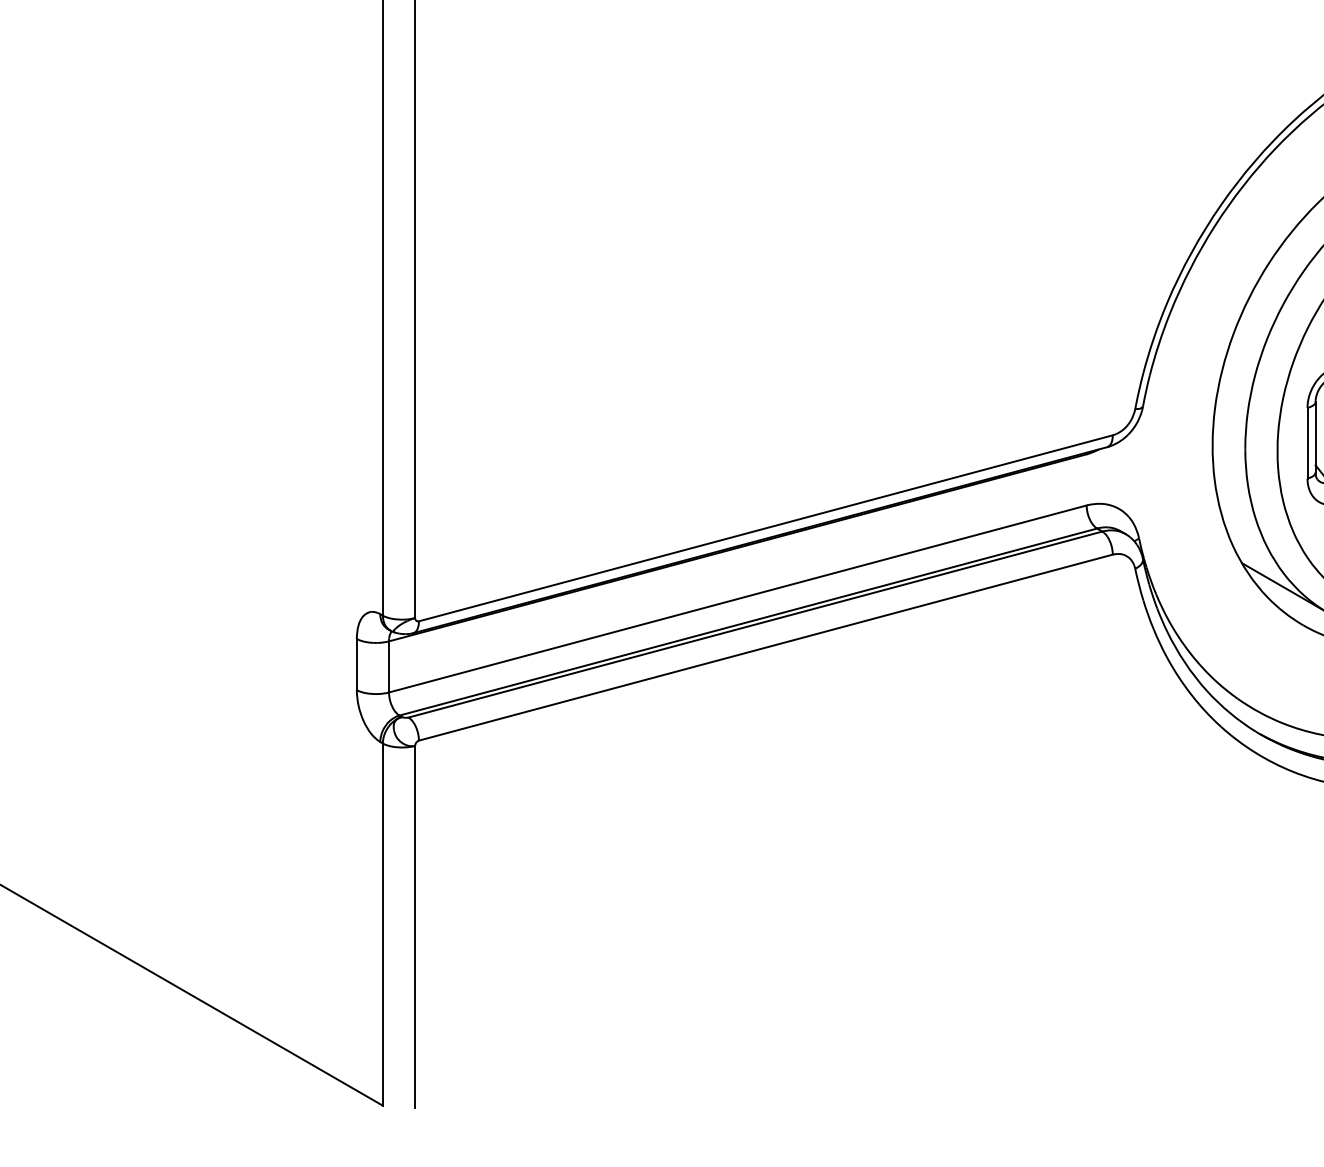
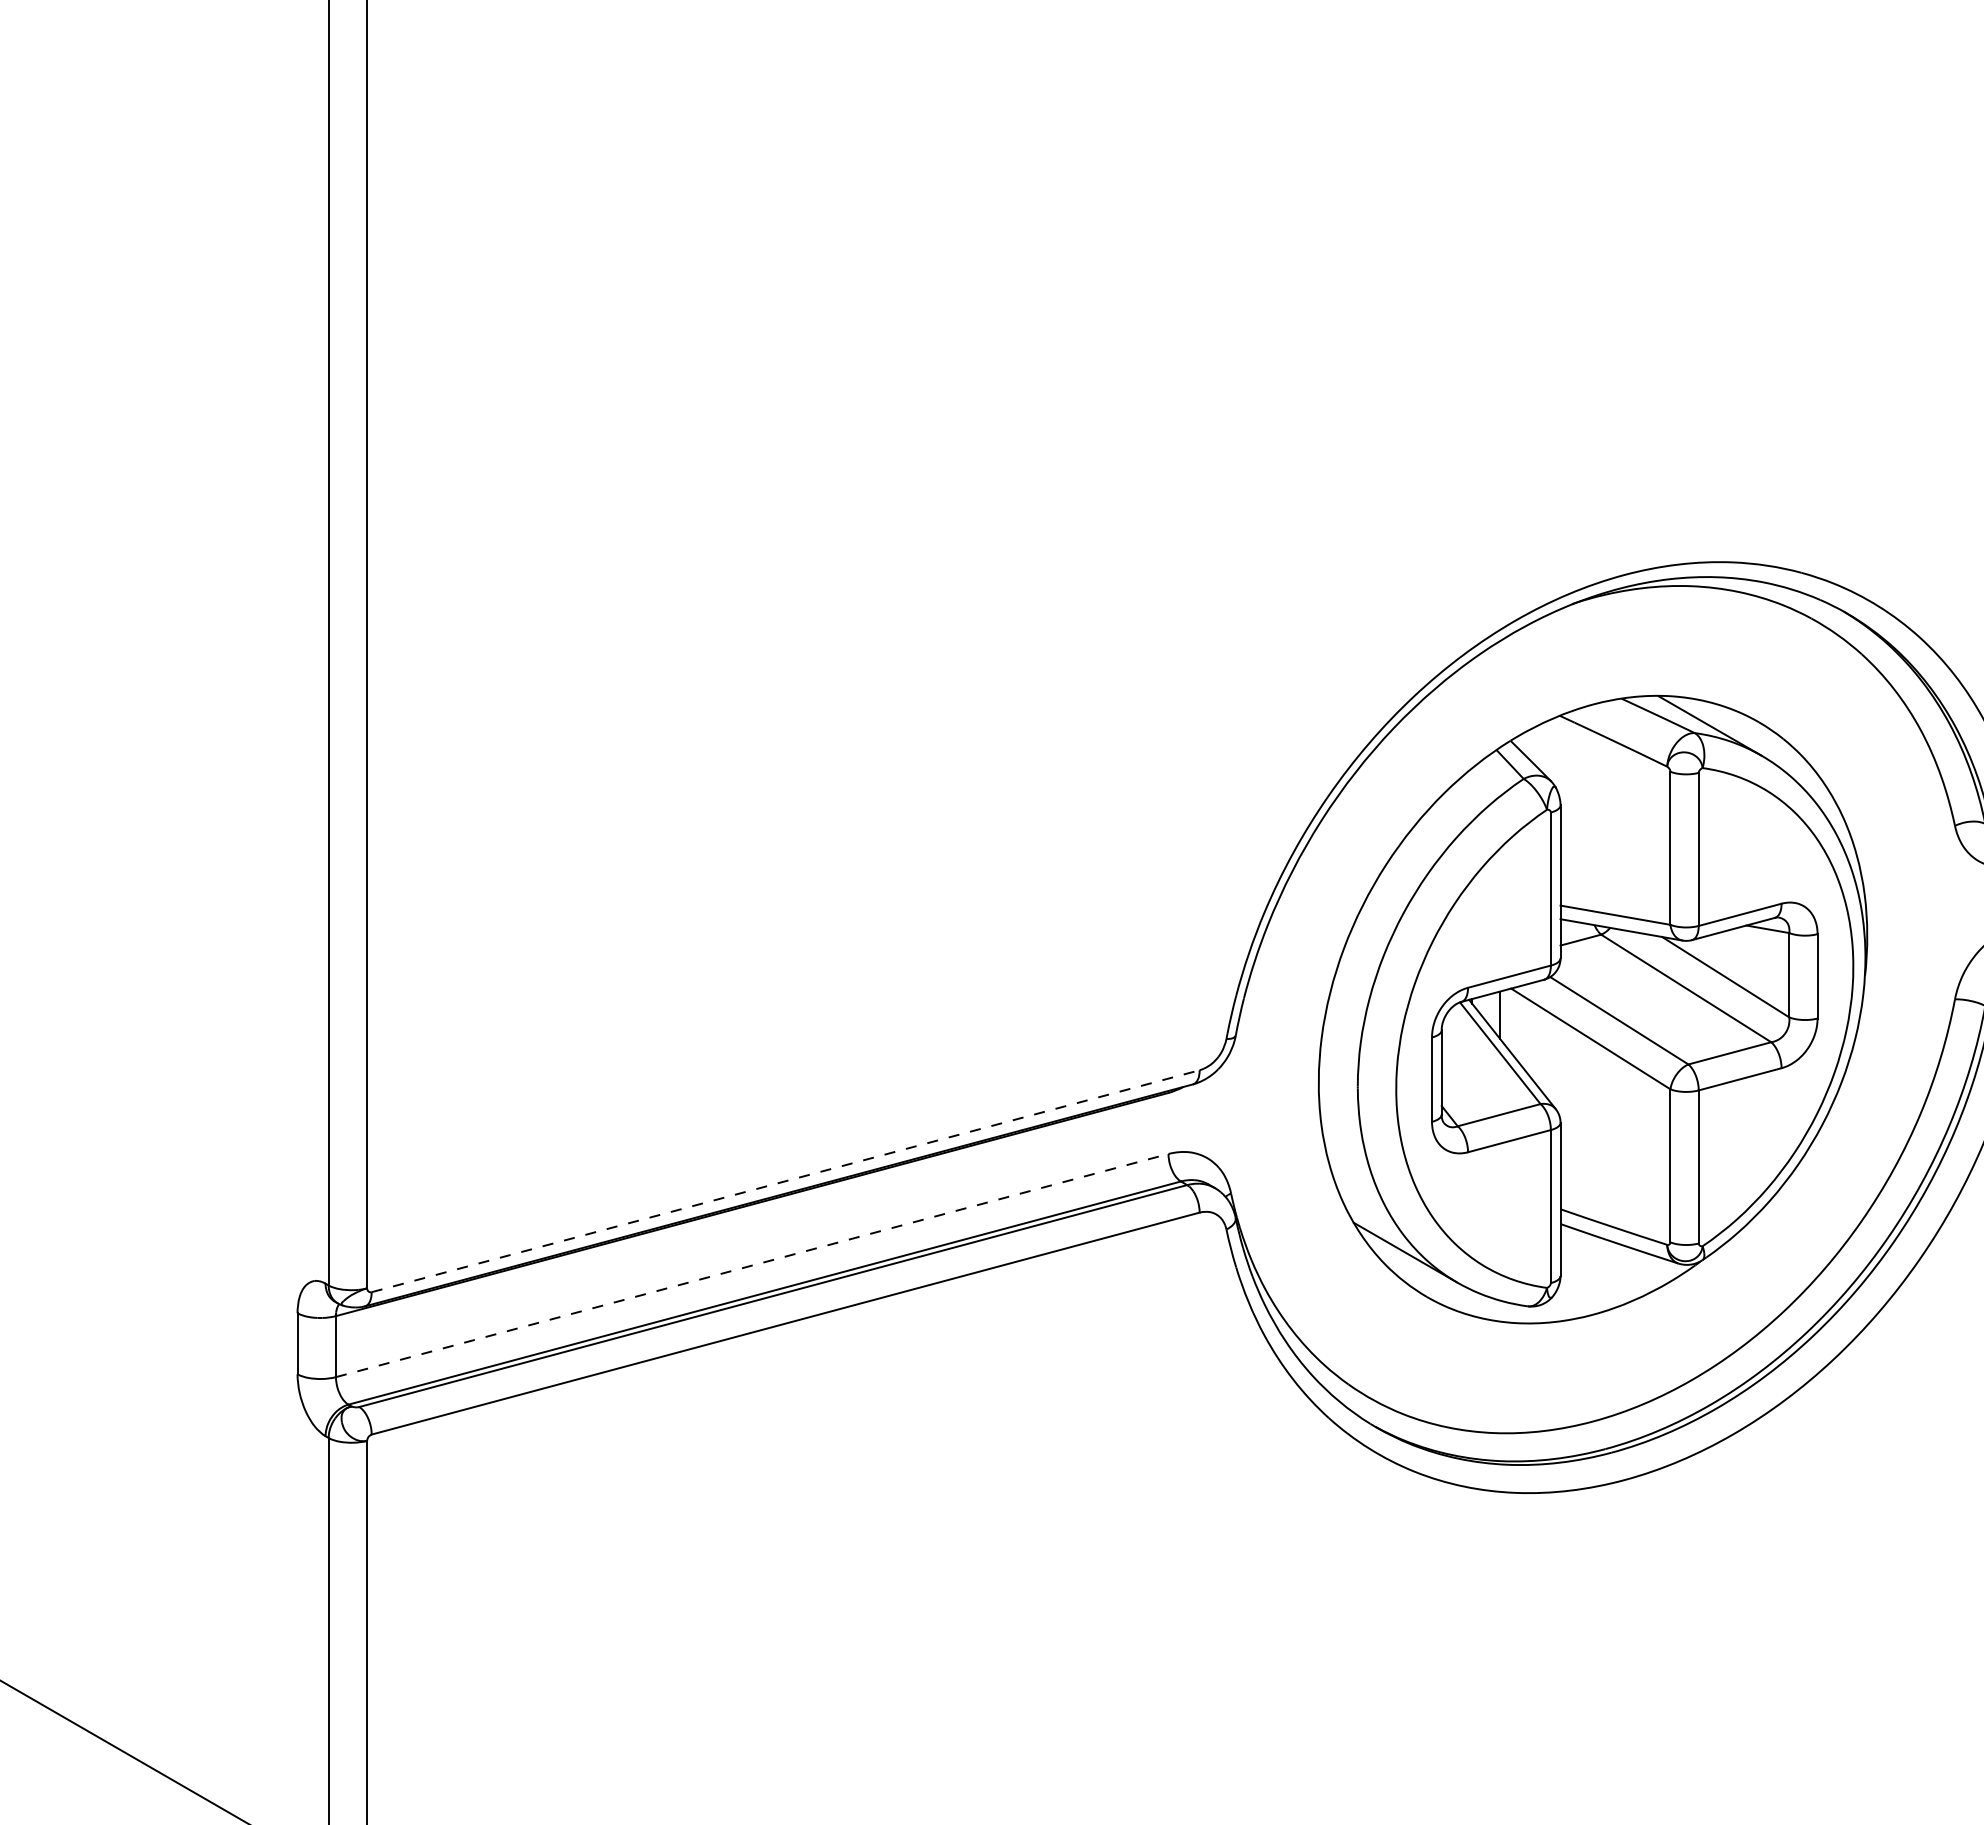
line: (765, 528) -> (785, 1181), solid -> dashed
line: (738, 598) -> (752, 1265), solid -> dashed

